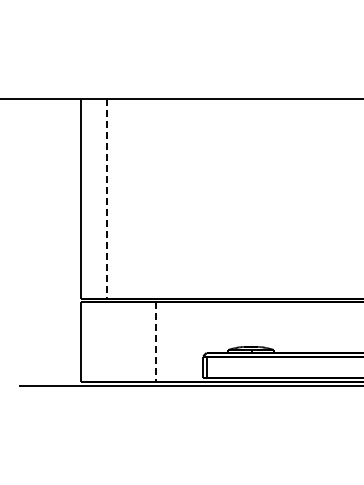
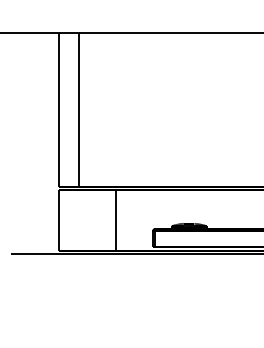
line: (107, 198) -> (79, 109), dashed -> solid
line: (155, 341) -> (115, 219), dashed -> solid

